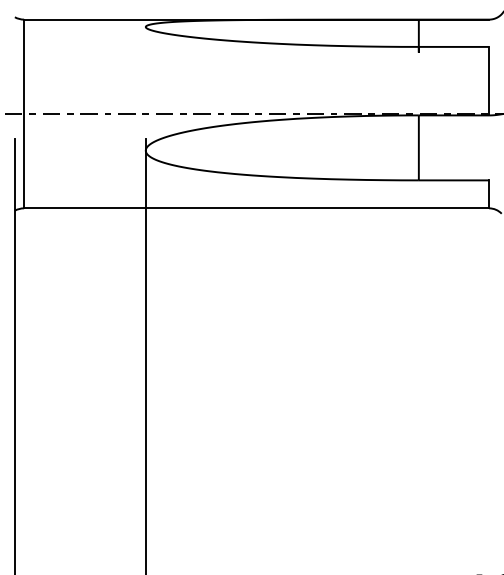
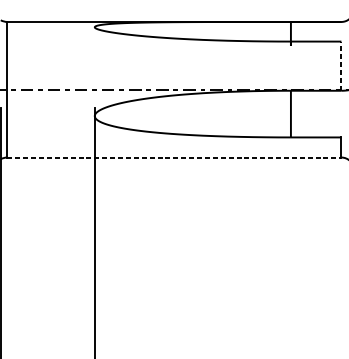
line: (489, 80) -> (341, 65), solid -> dashed
line: (256, 208) -> (174, 157), solid -> dashed

